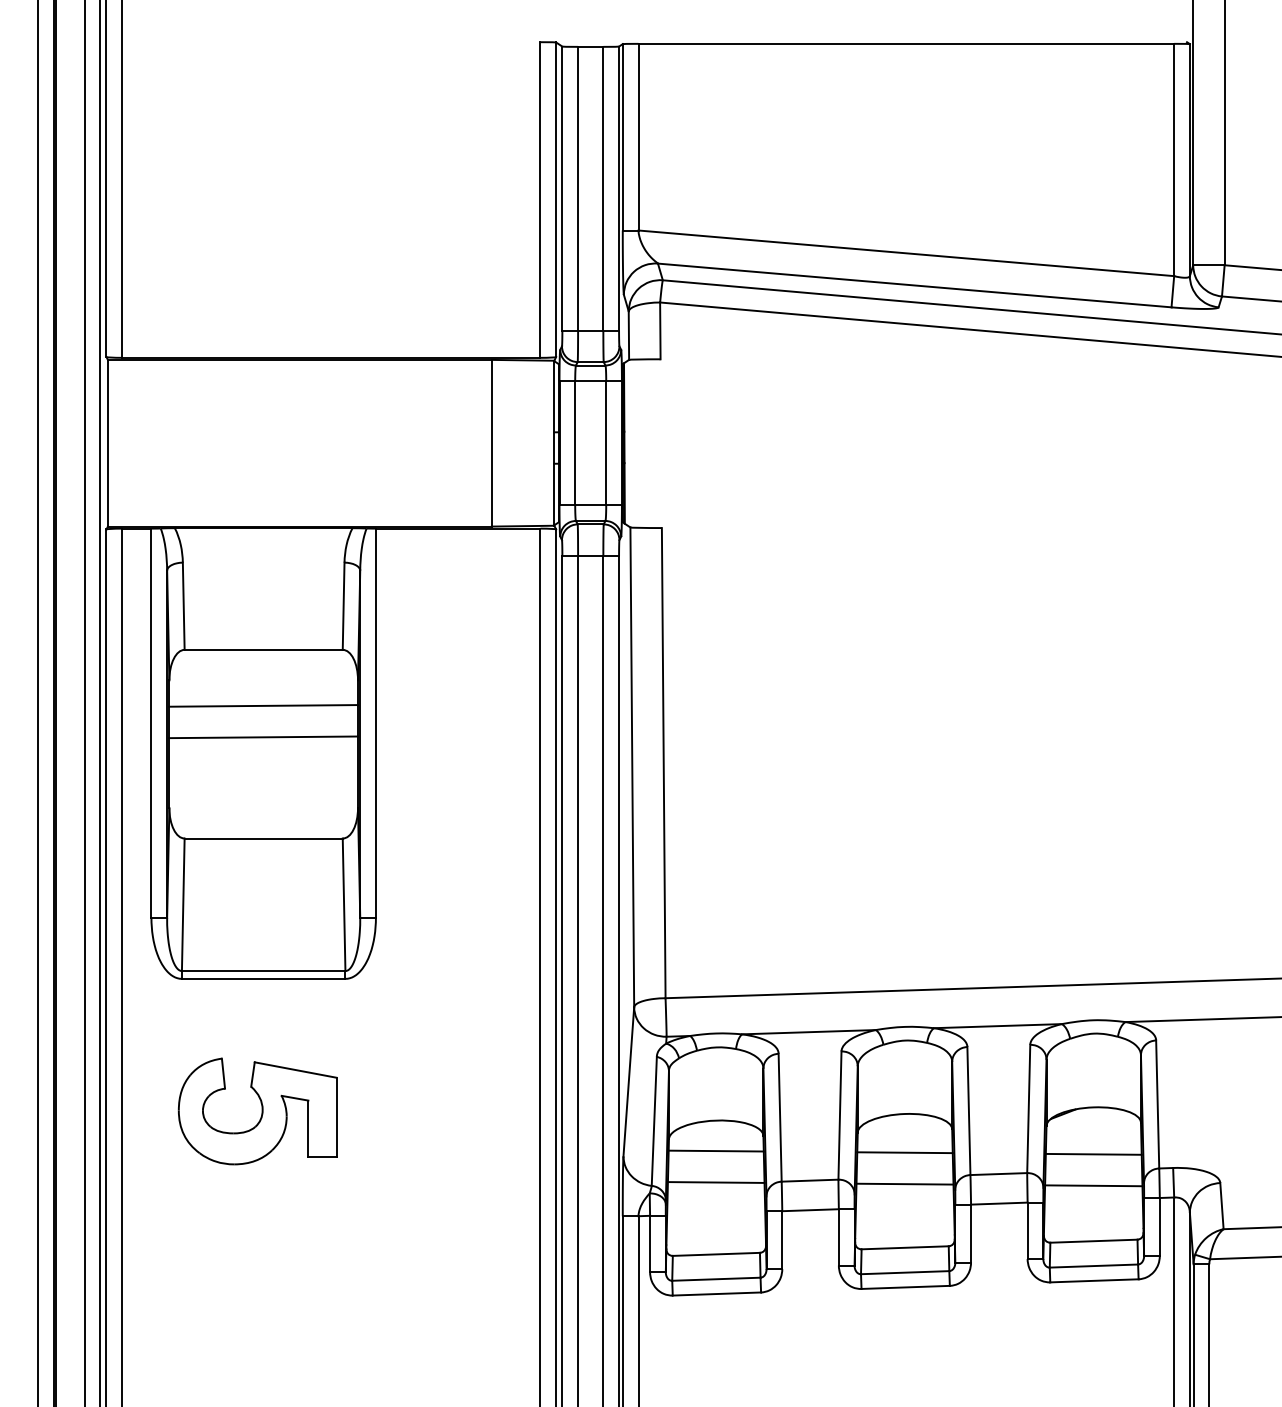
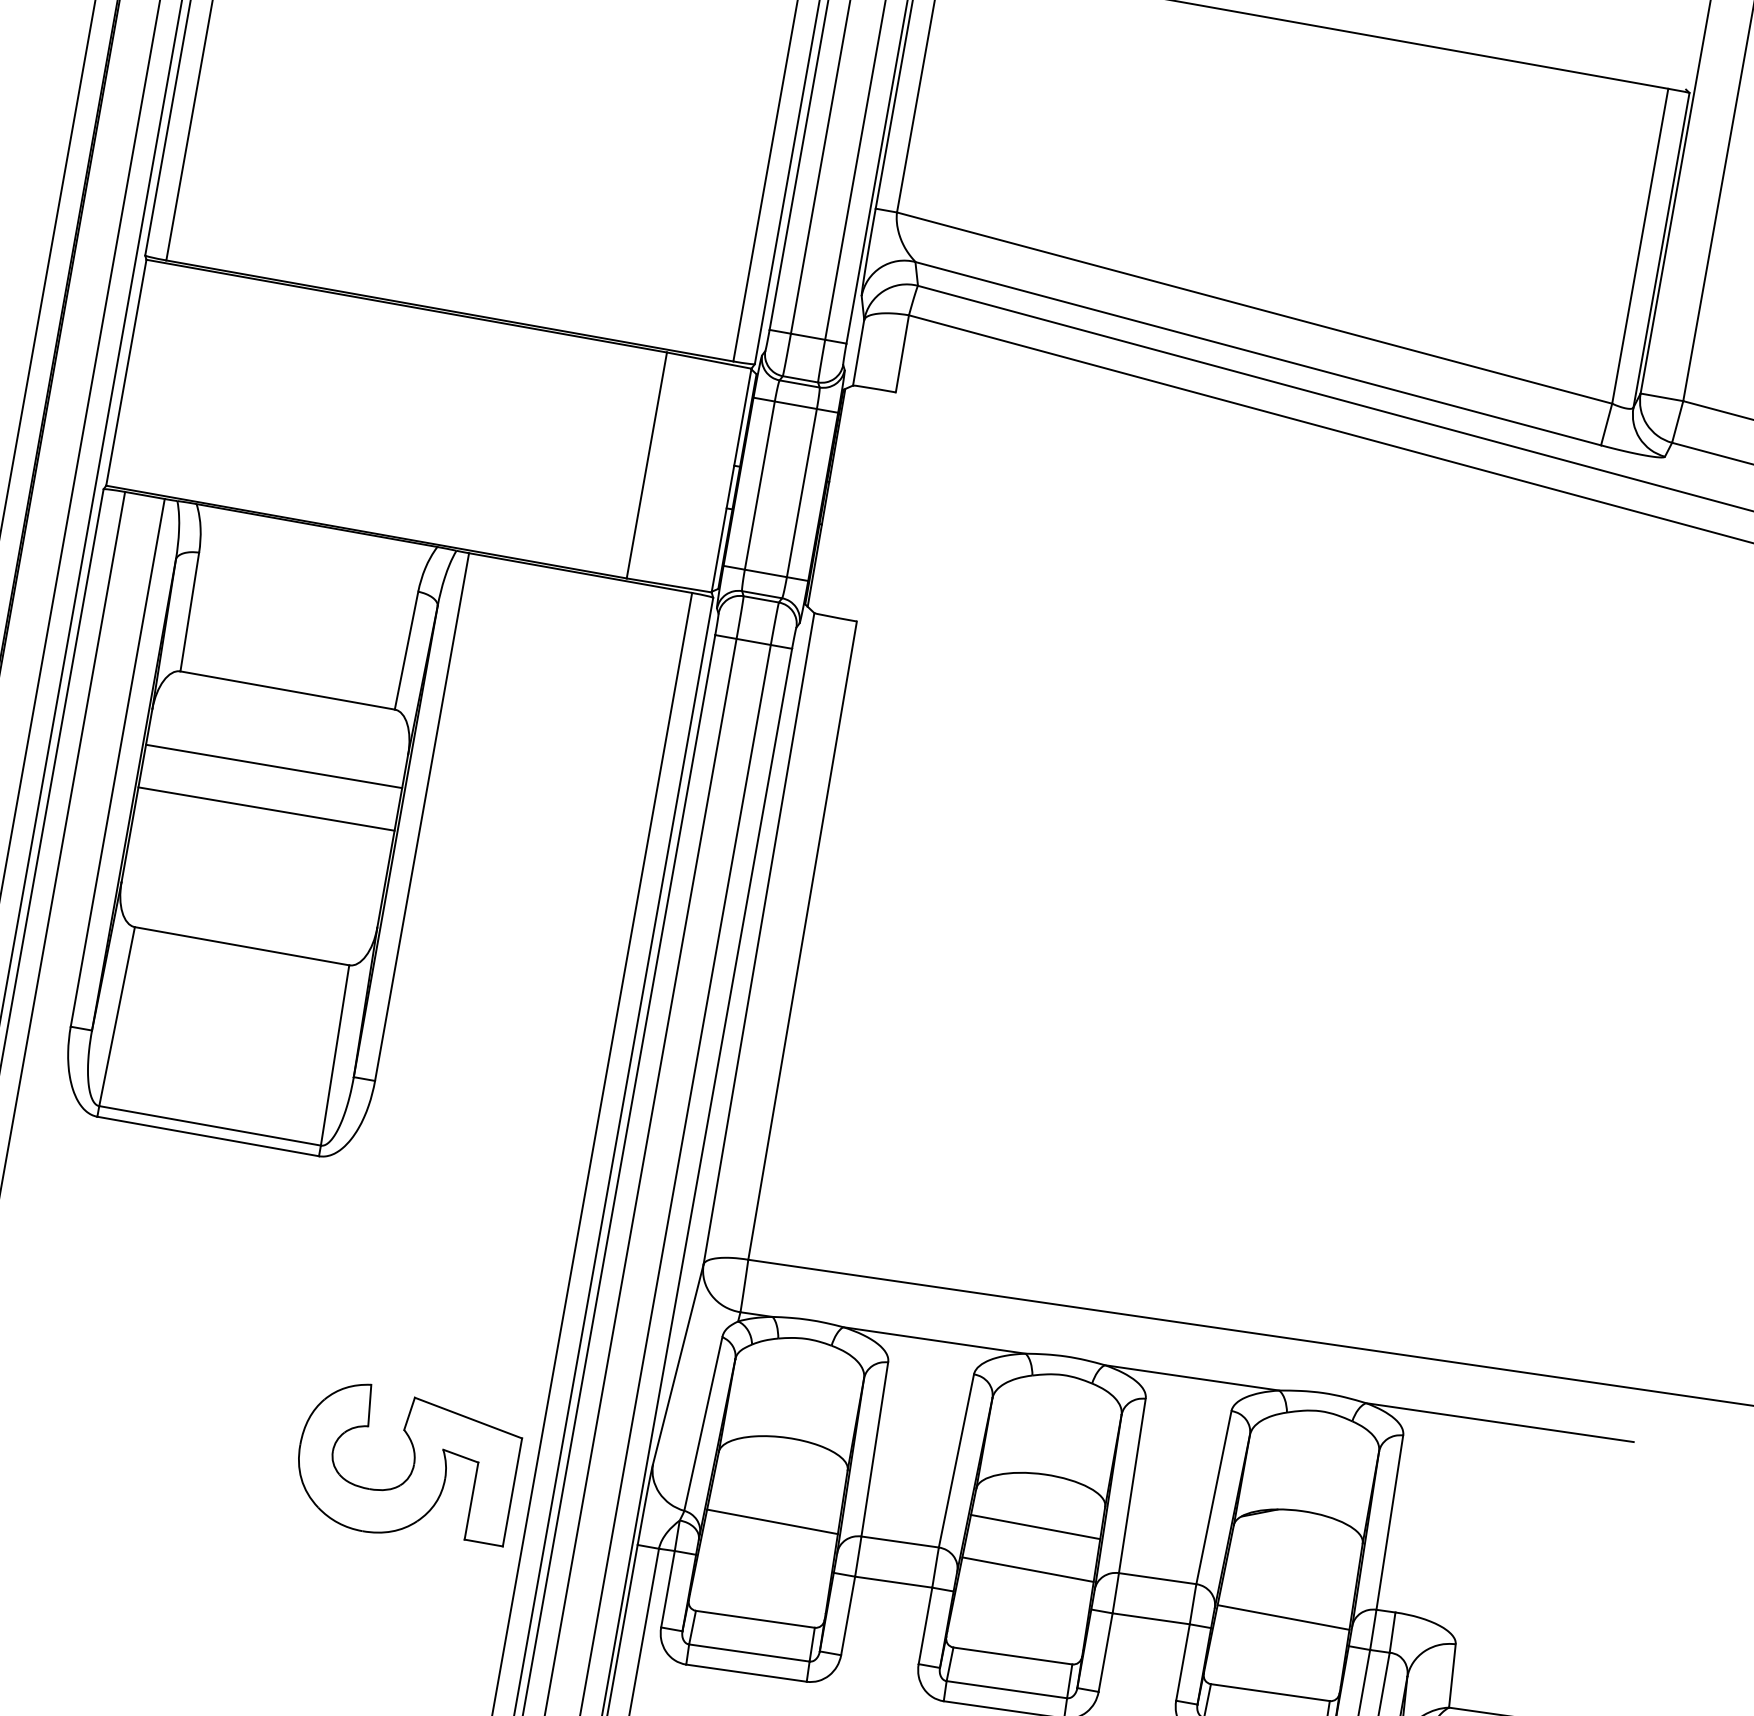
part: (257, 1111) -> (406, 1465), moved
line: (715, 1150) -> (779, 1478), removed
line: (1093, 1153) -> (1290, 1573), removed

